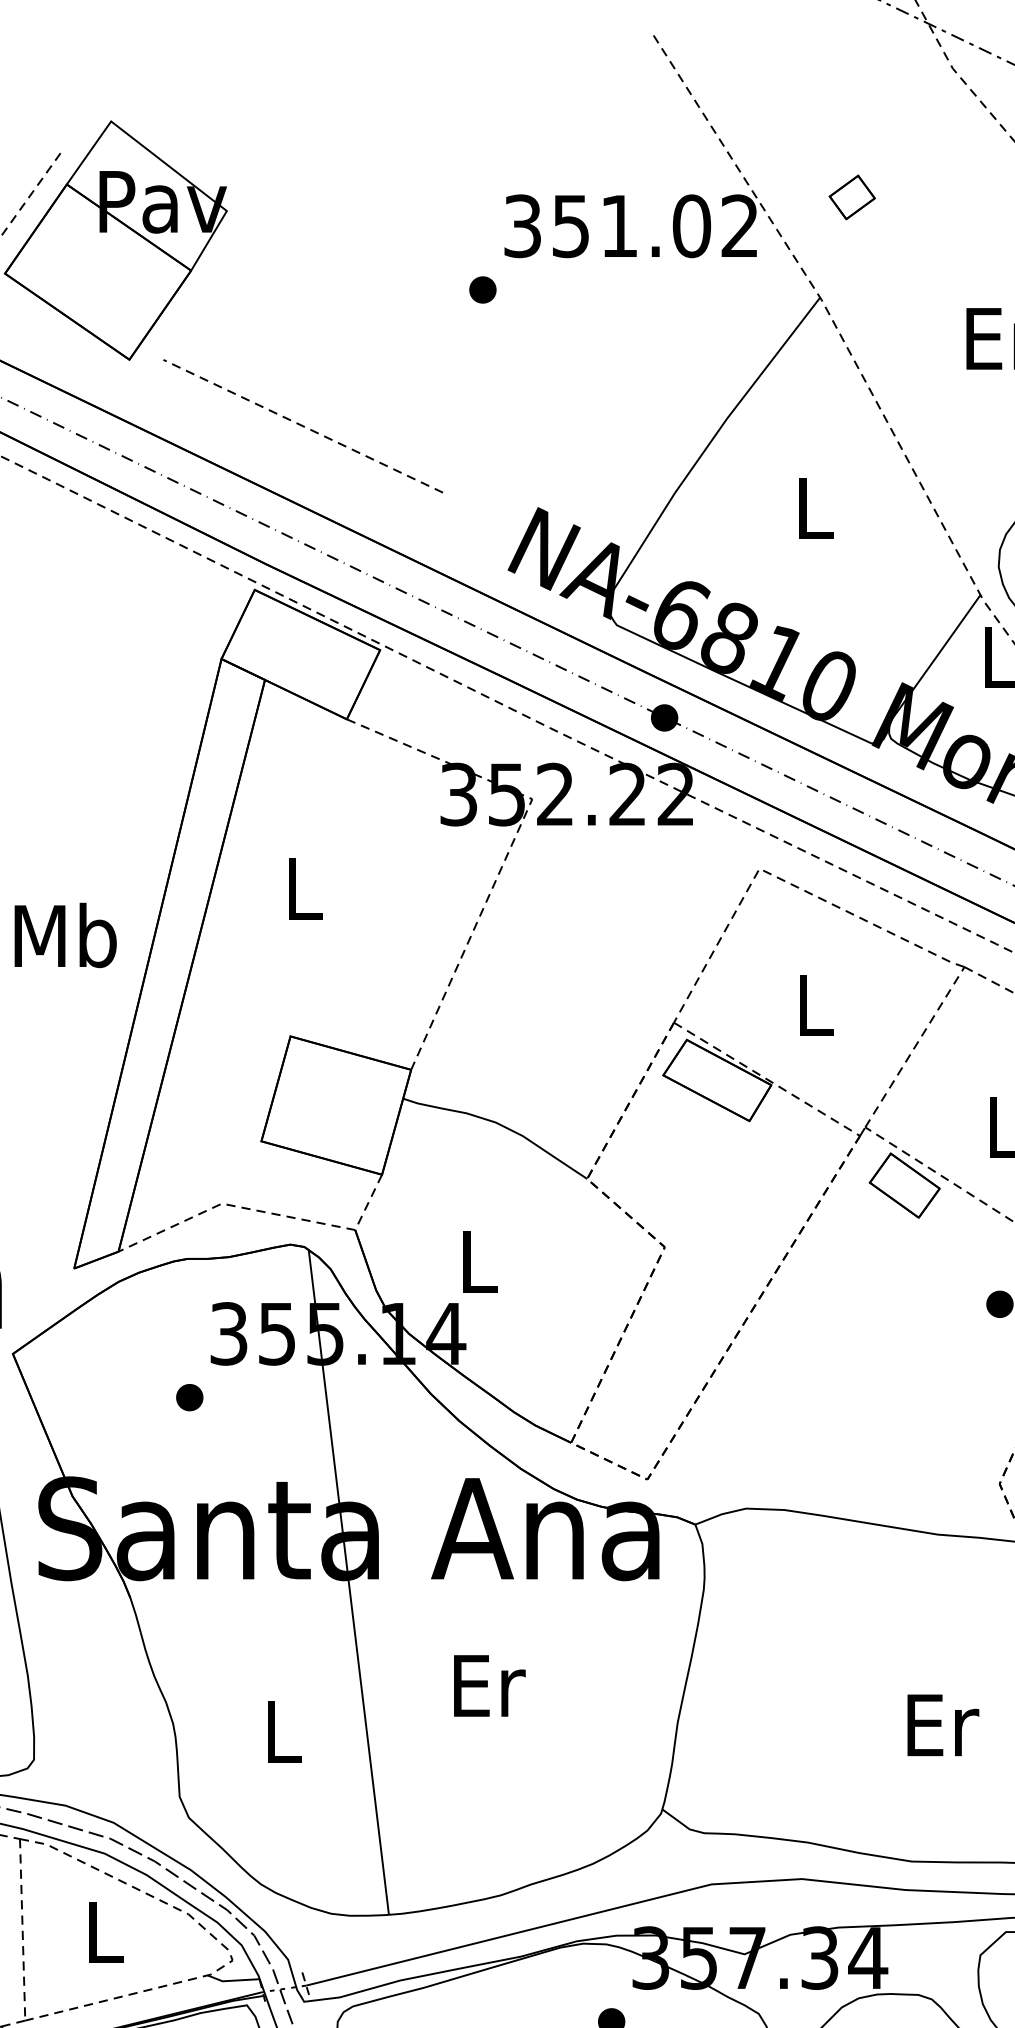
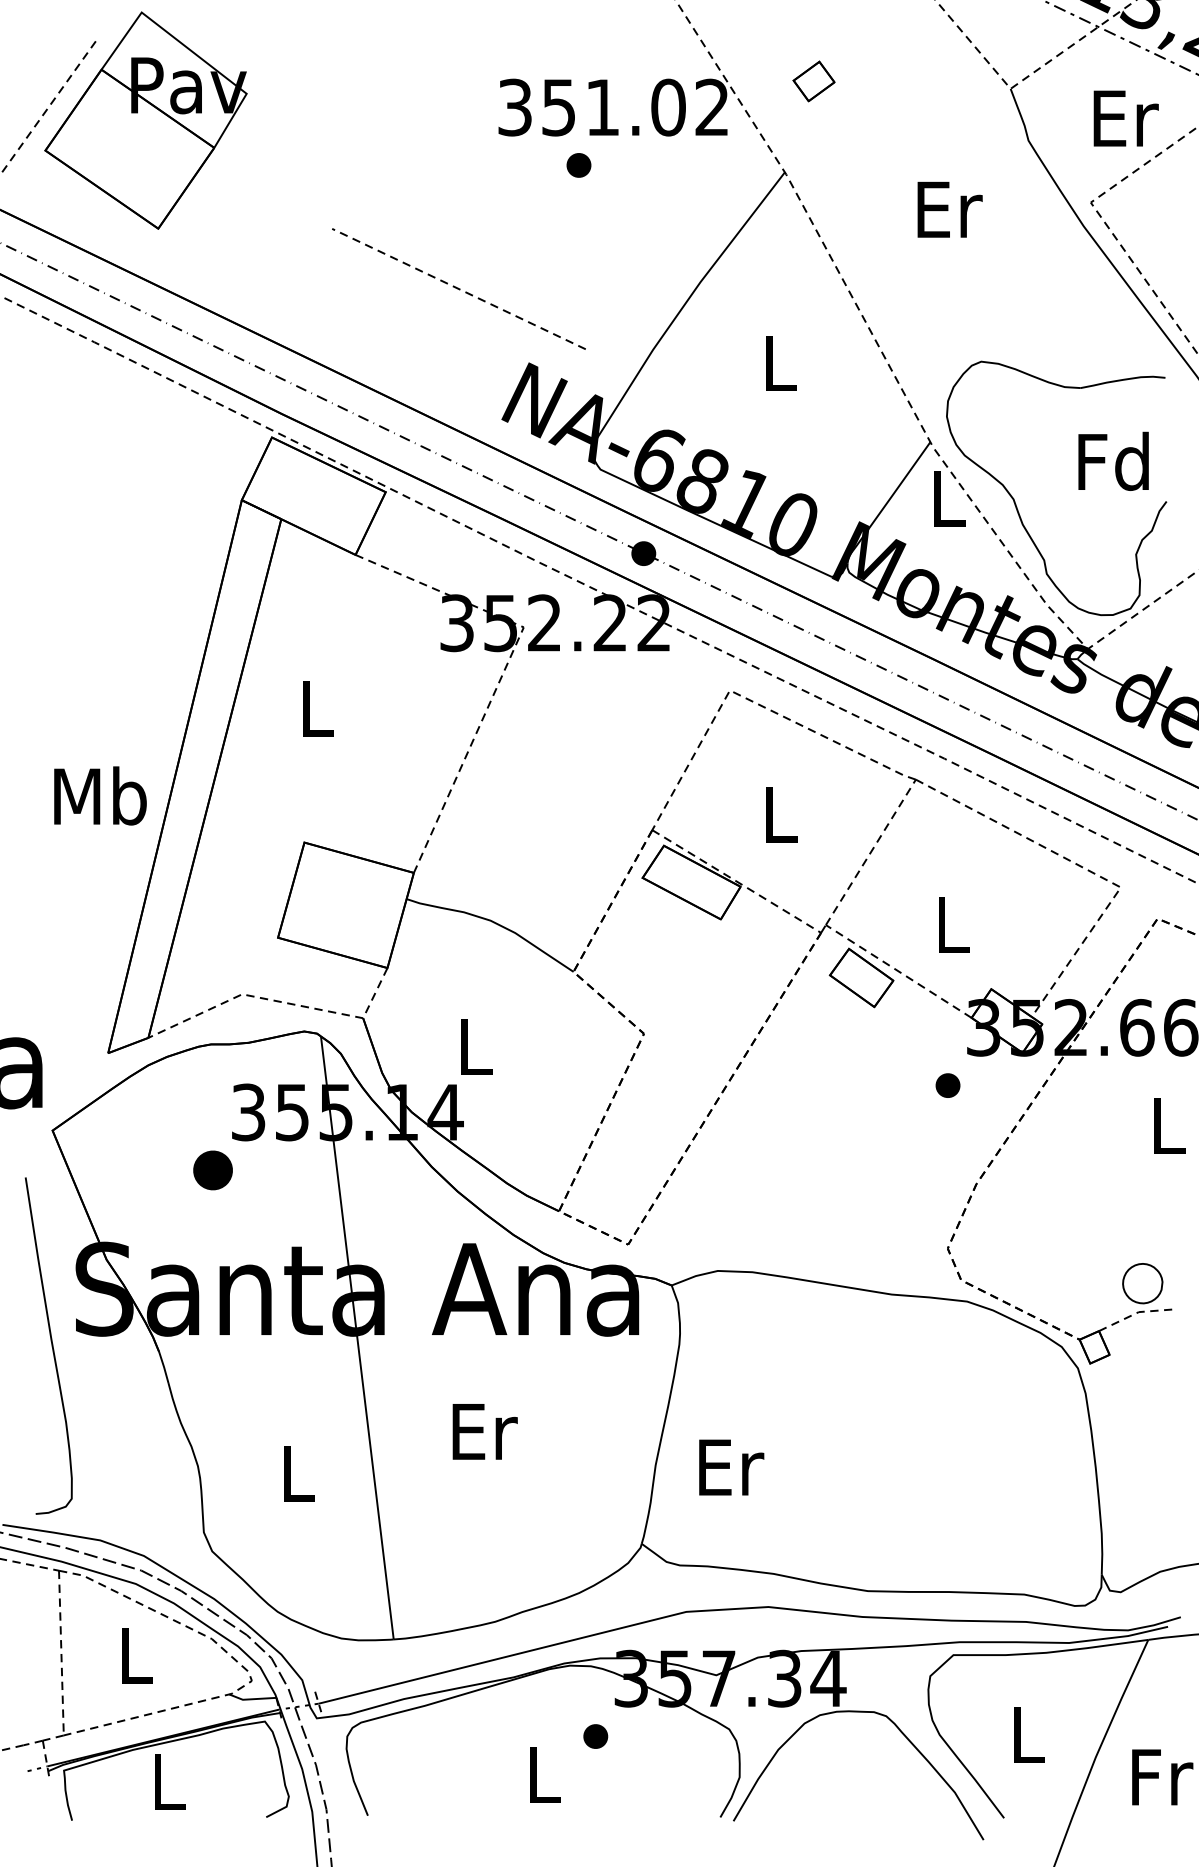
part: (482, 290) -> (578, 165), moved
line: (302, 425) -> (458, 288), moved
text: (65, 934) -> (100, 795), moved
part: (189, 1396) -> (212, 1169), size x1.6
text: (943, 1725) -> (731, 1467), moved

